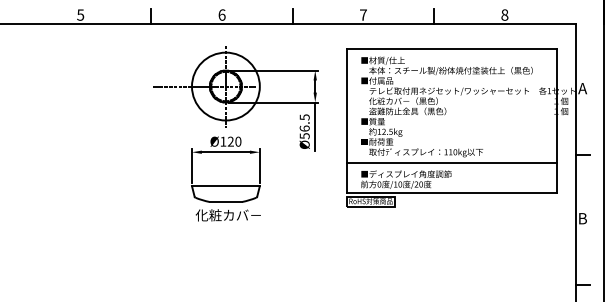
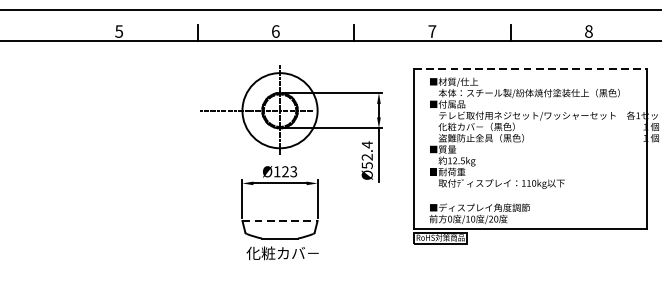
line: (452, 48) -> (530, 68), solid -> dashed
text: (304, 122) -> (367, 150), Ø56.5 -> Ø52.4
text: (238, 141) -> (293, 171), Ø120 -> Ø123
line: (451, 162) -> (529, 194), removed
line: (225, 186) -> (279, 221), solid -> dashed

